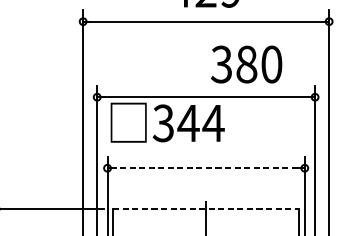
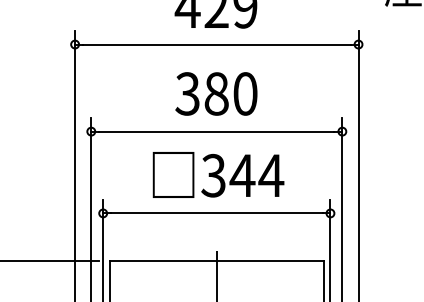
text: (246, 64) -> (216, 93), moved
text: (167, 122) -> (218, 174), moved
line: (205, 168) -> (216, 213), dashed -> solid
line: (206, 209) -> (217, 260), dashed -> solid

